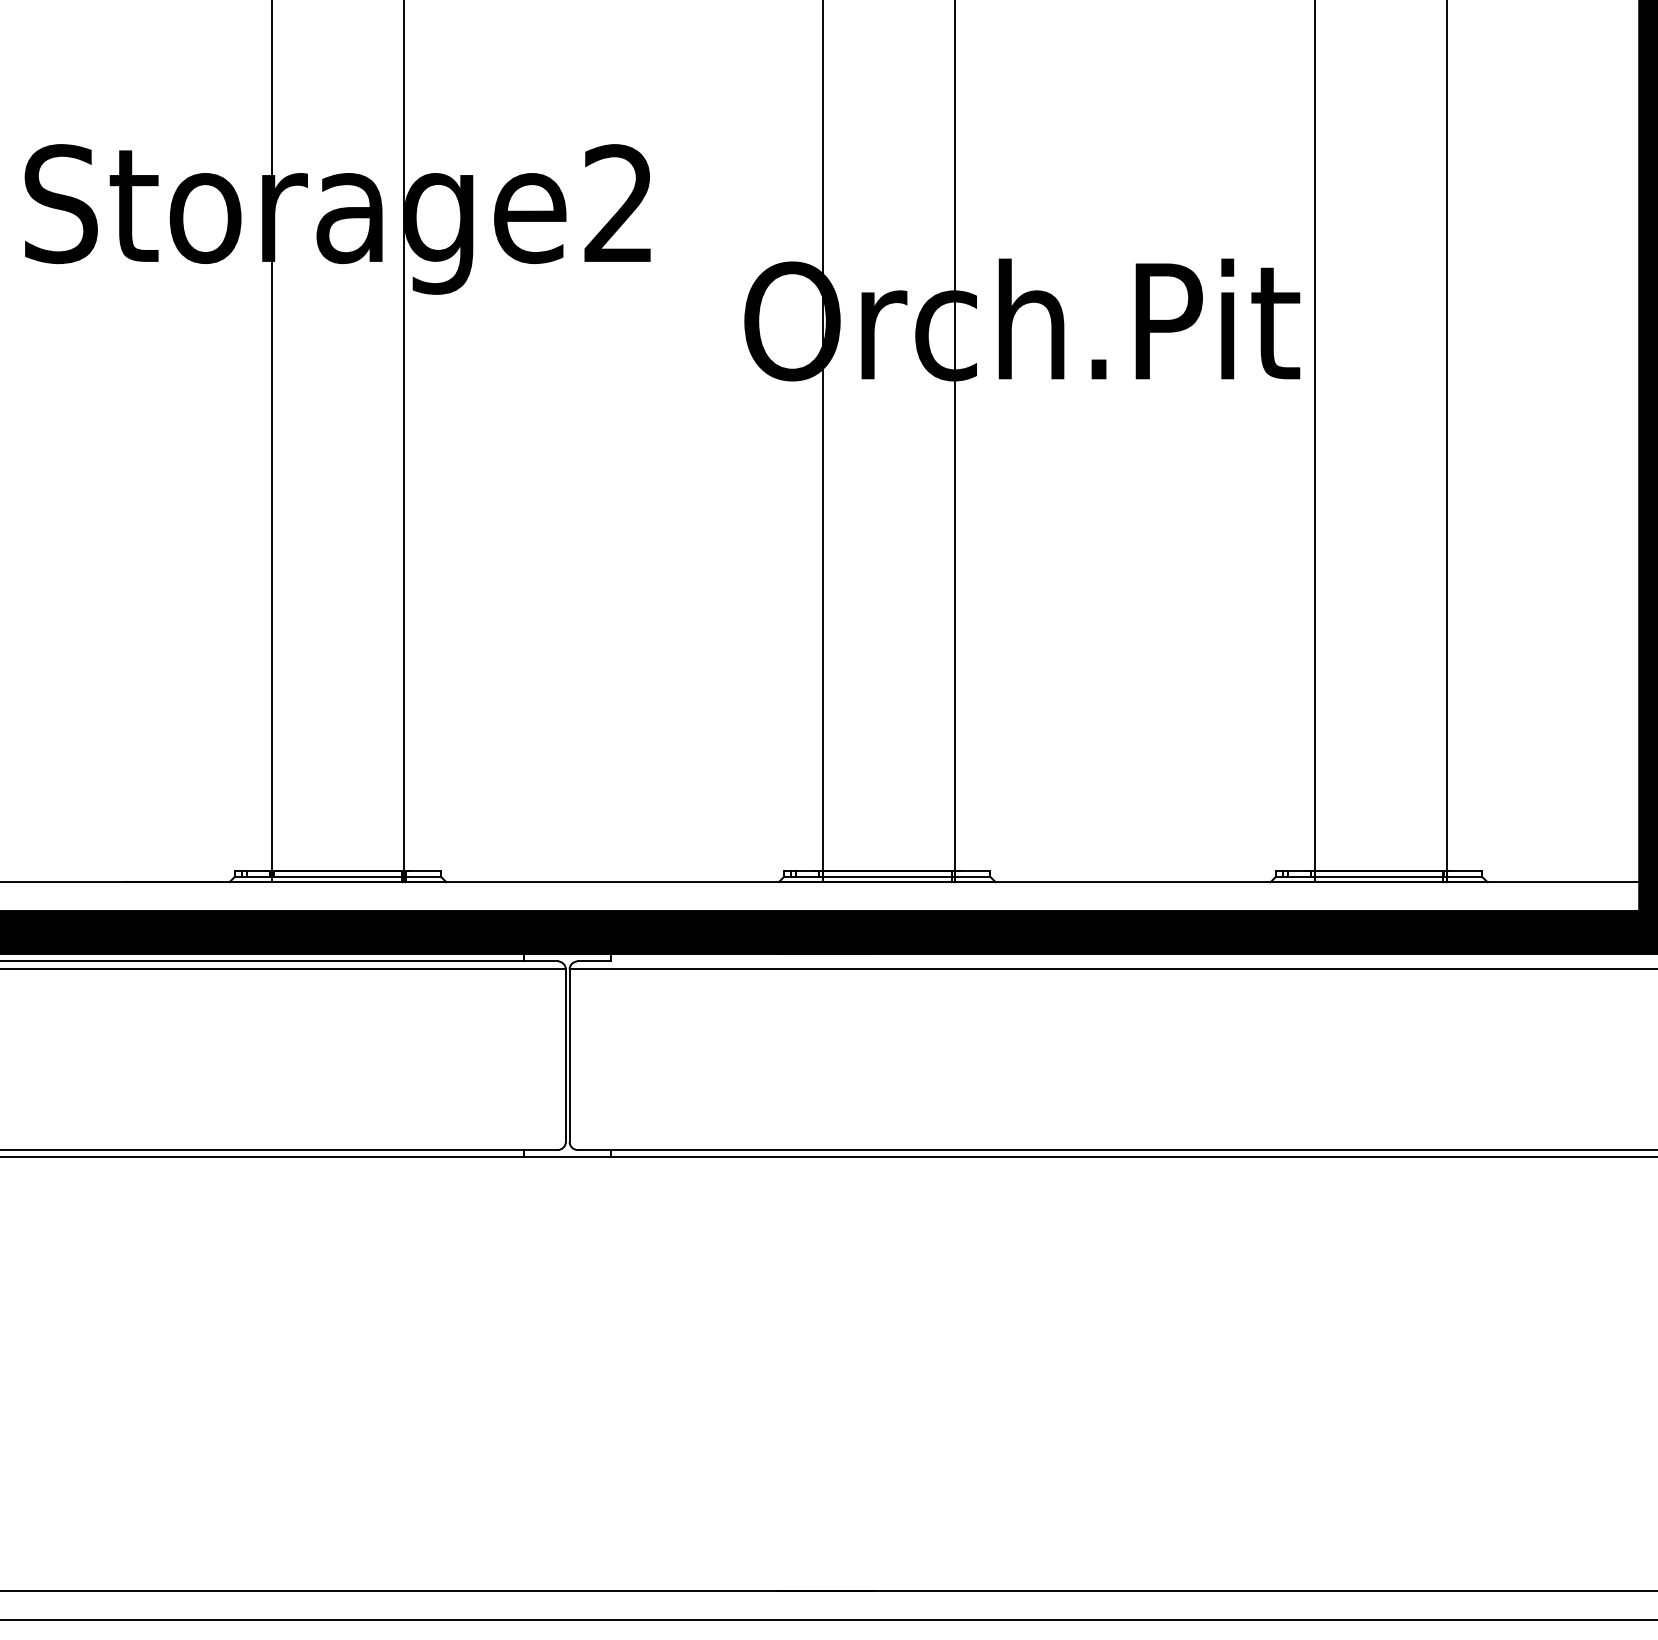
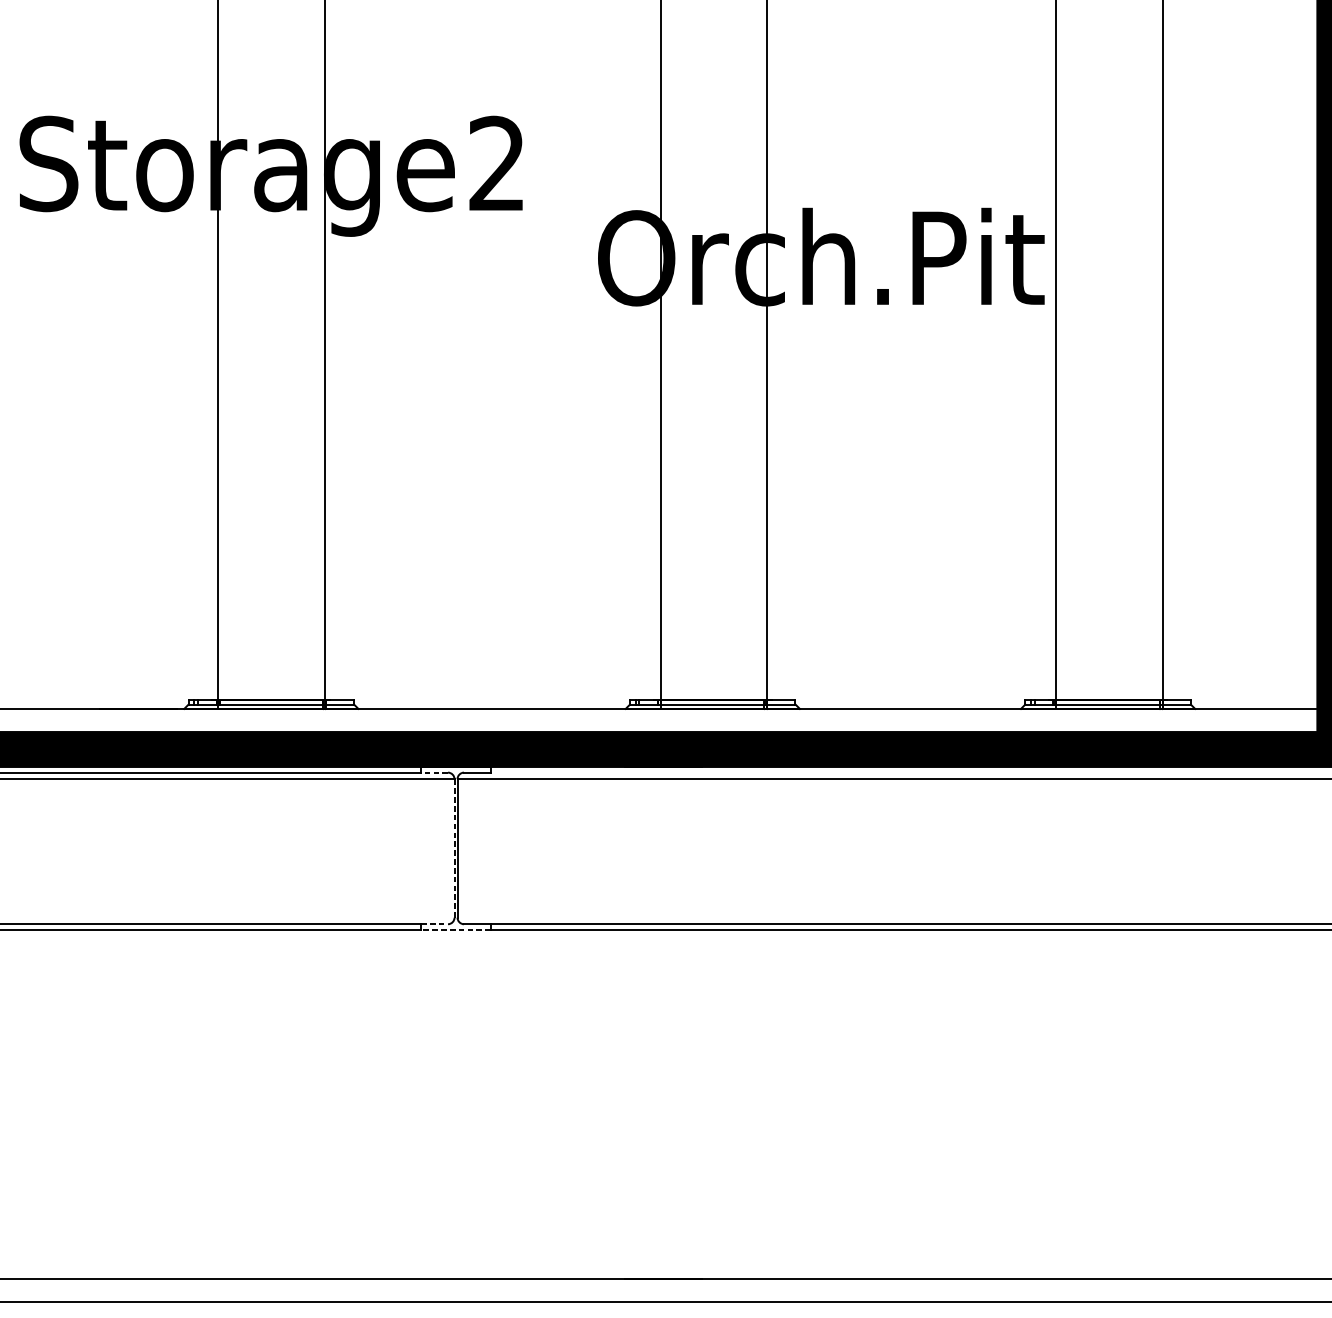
line: (541, 961) -> (434, 772), solid -> dashed
line: (565, 1055) -> (454, 848), solid -> dashed
line: (541, 1150) -> (434, 924), solid -> dashed
line: (567, 1156) -> (455, 929), solid -> dashed

